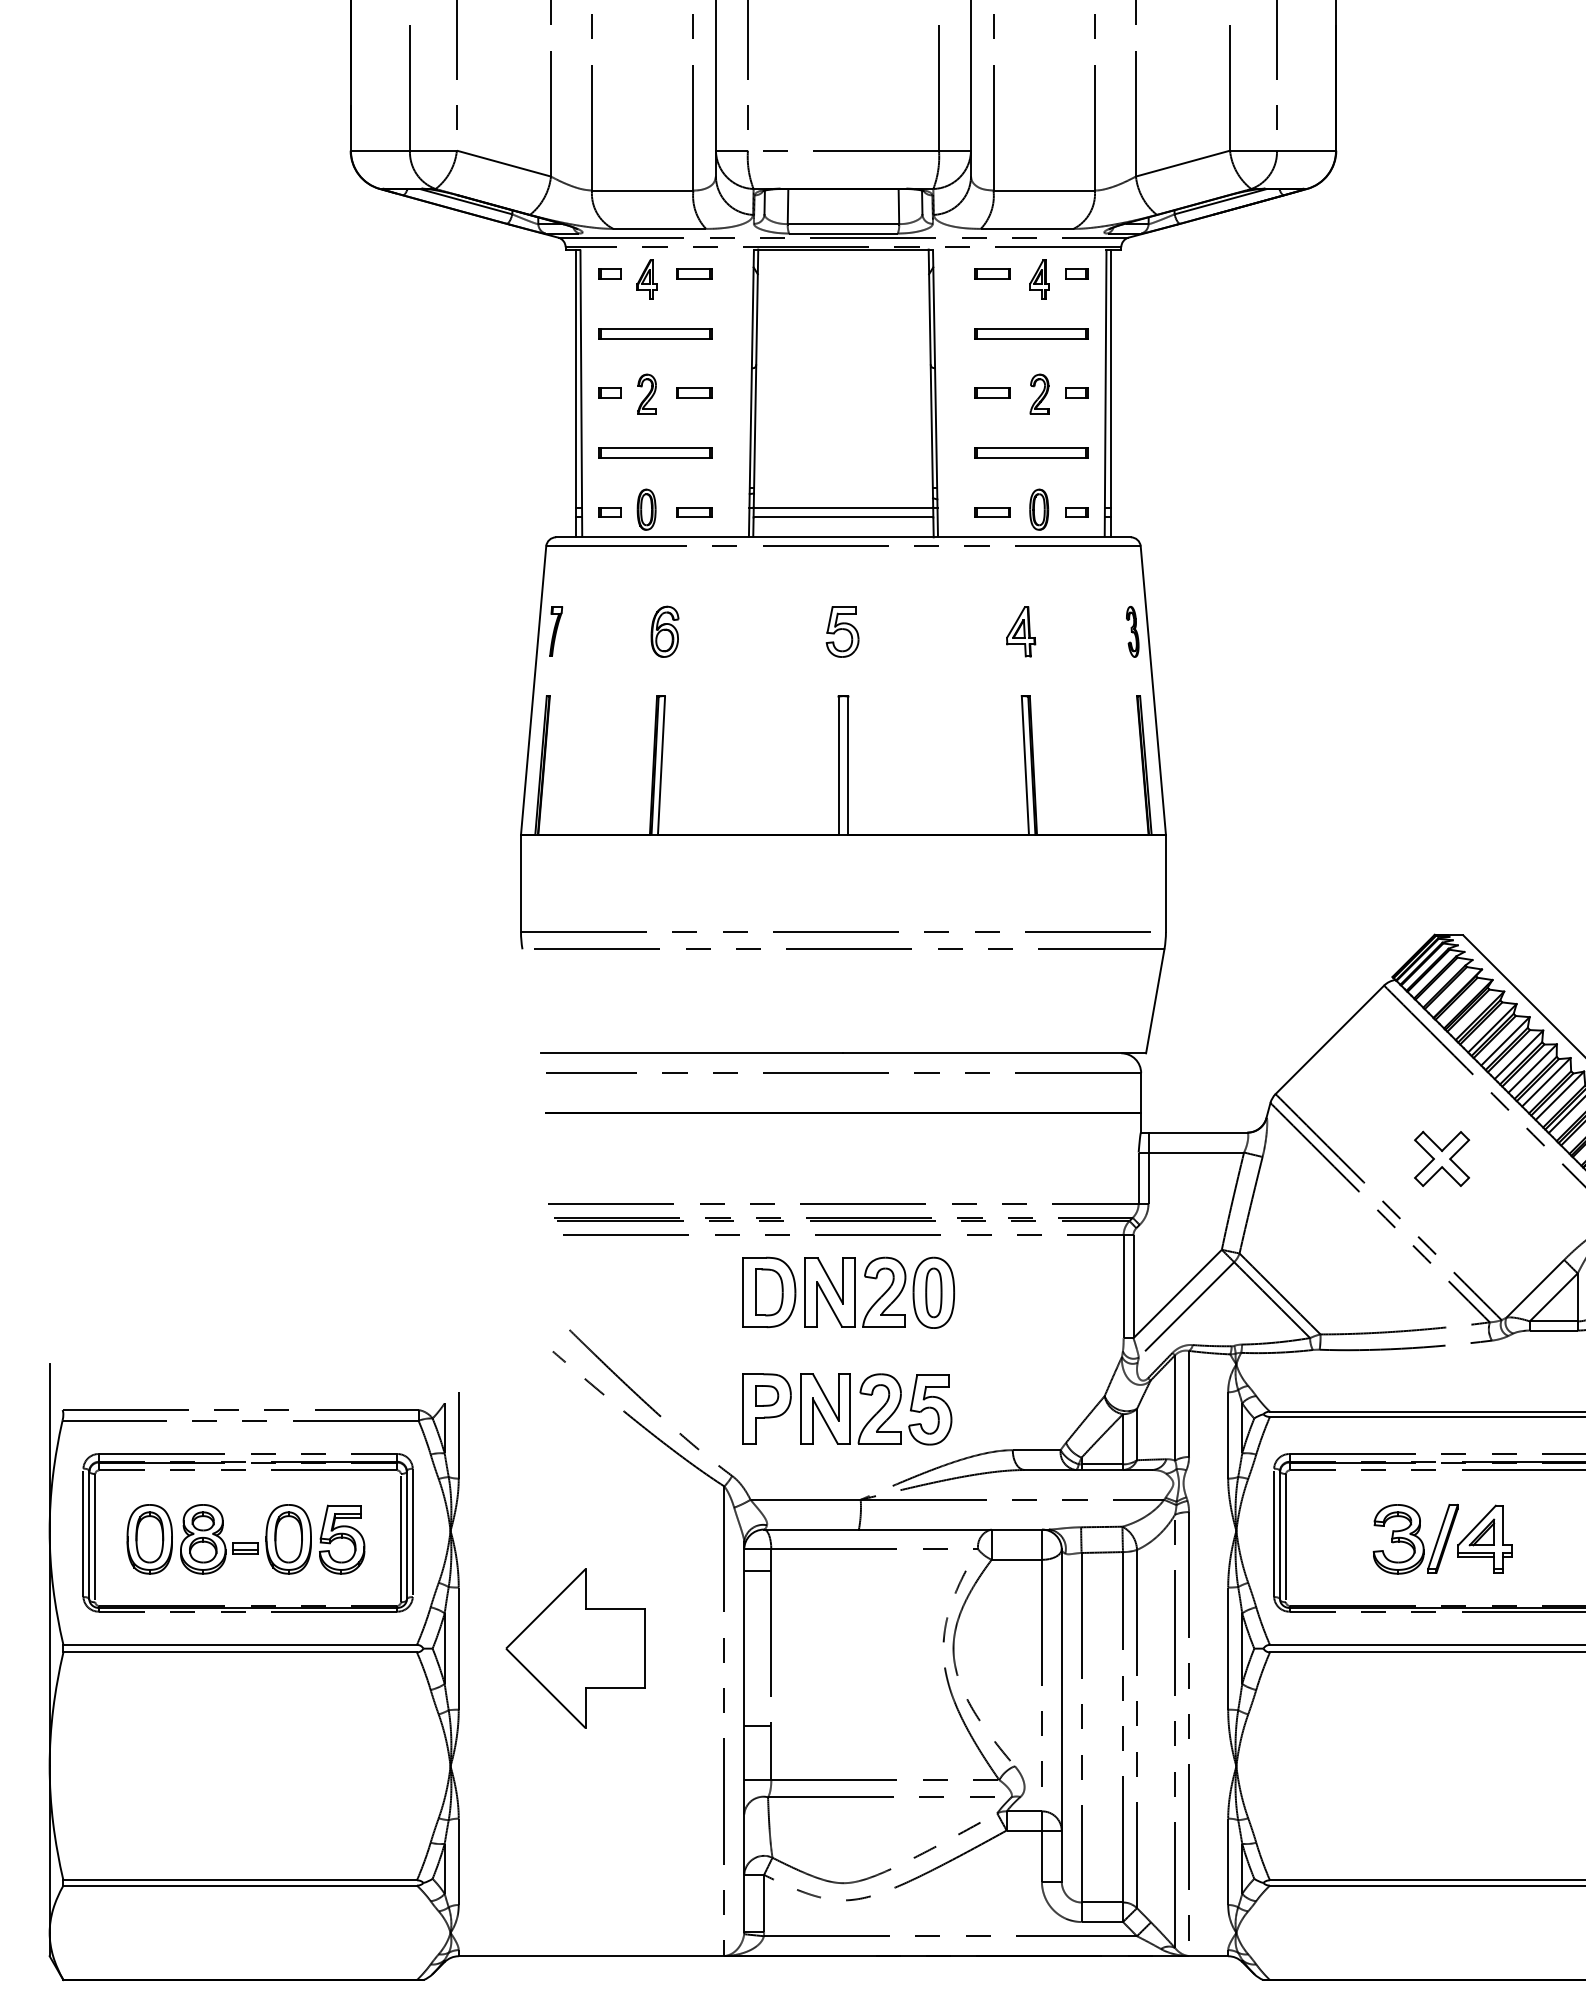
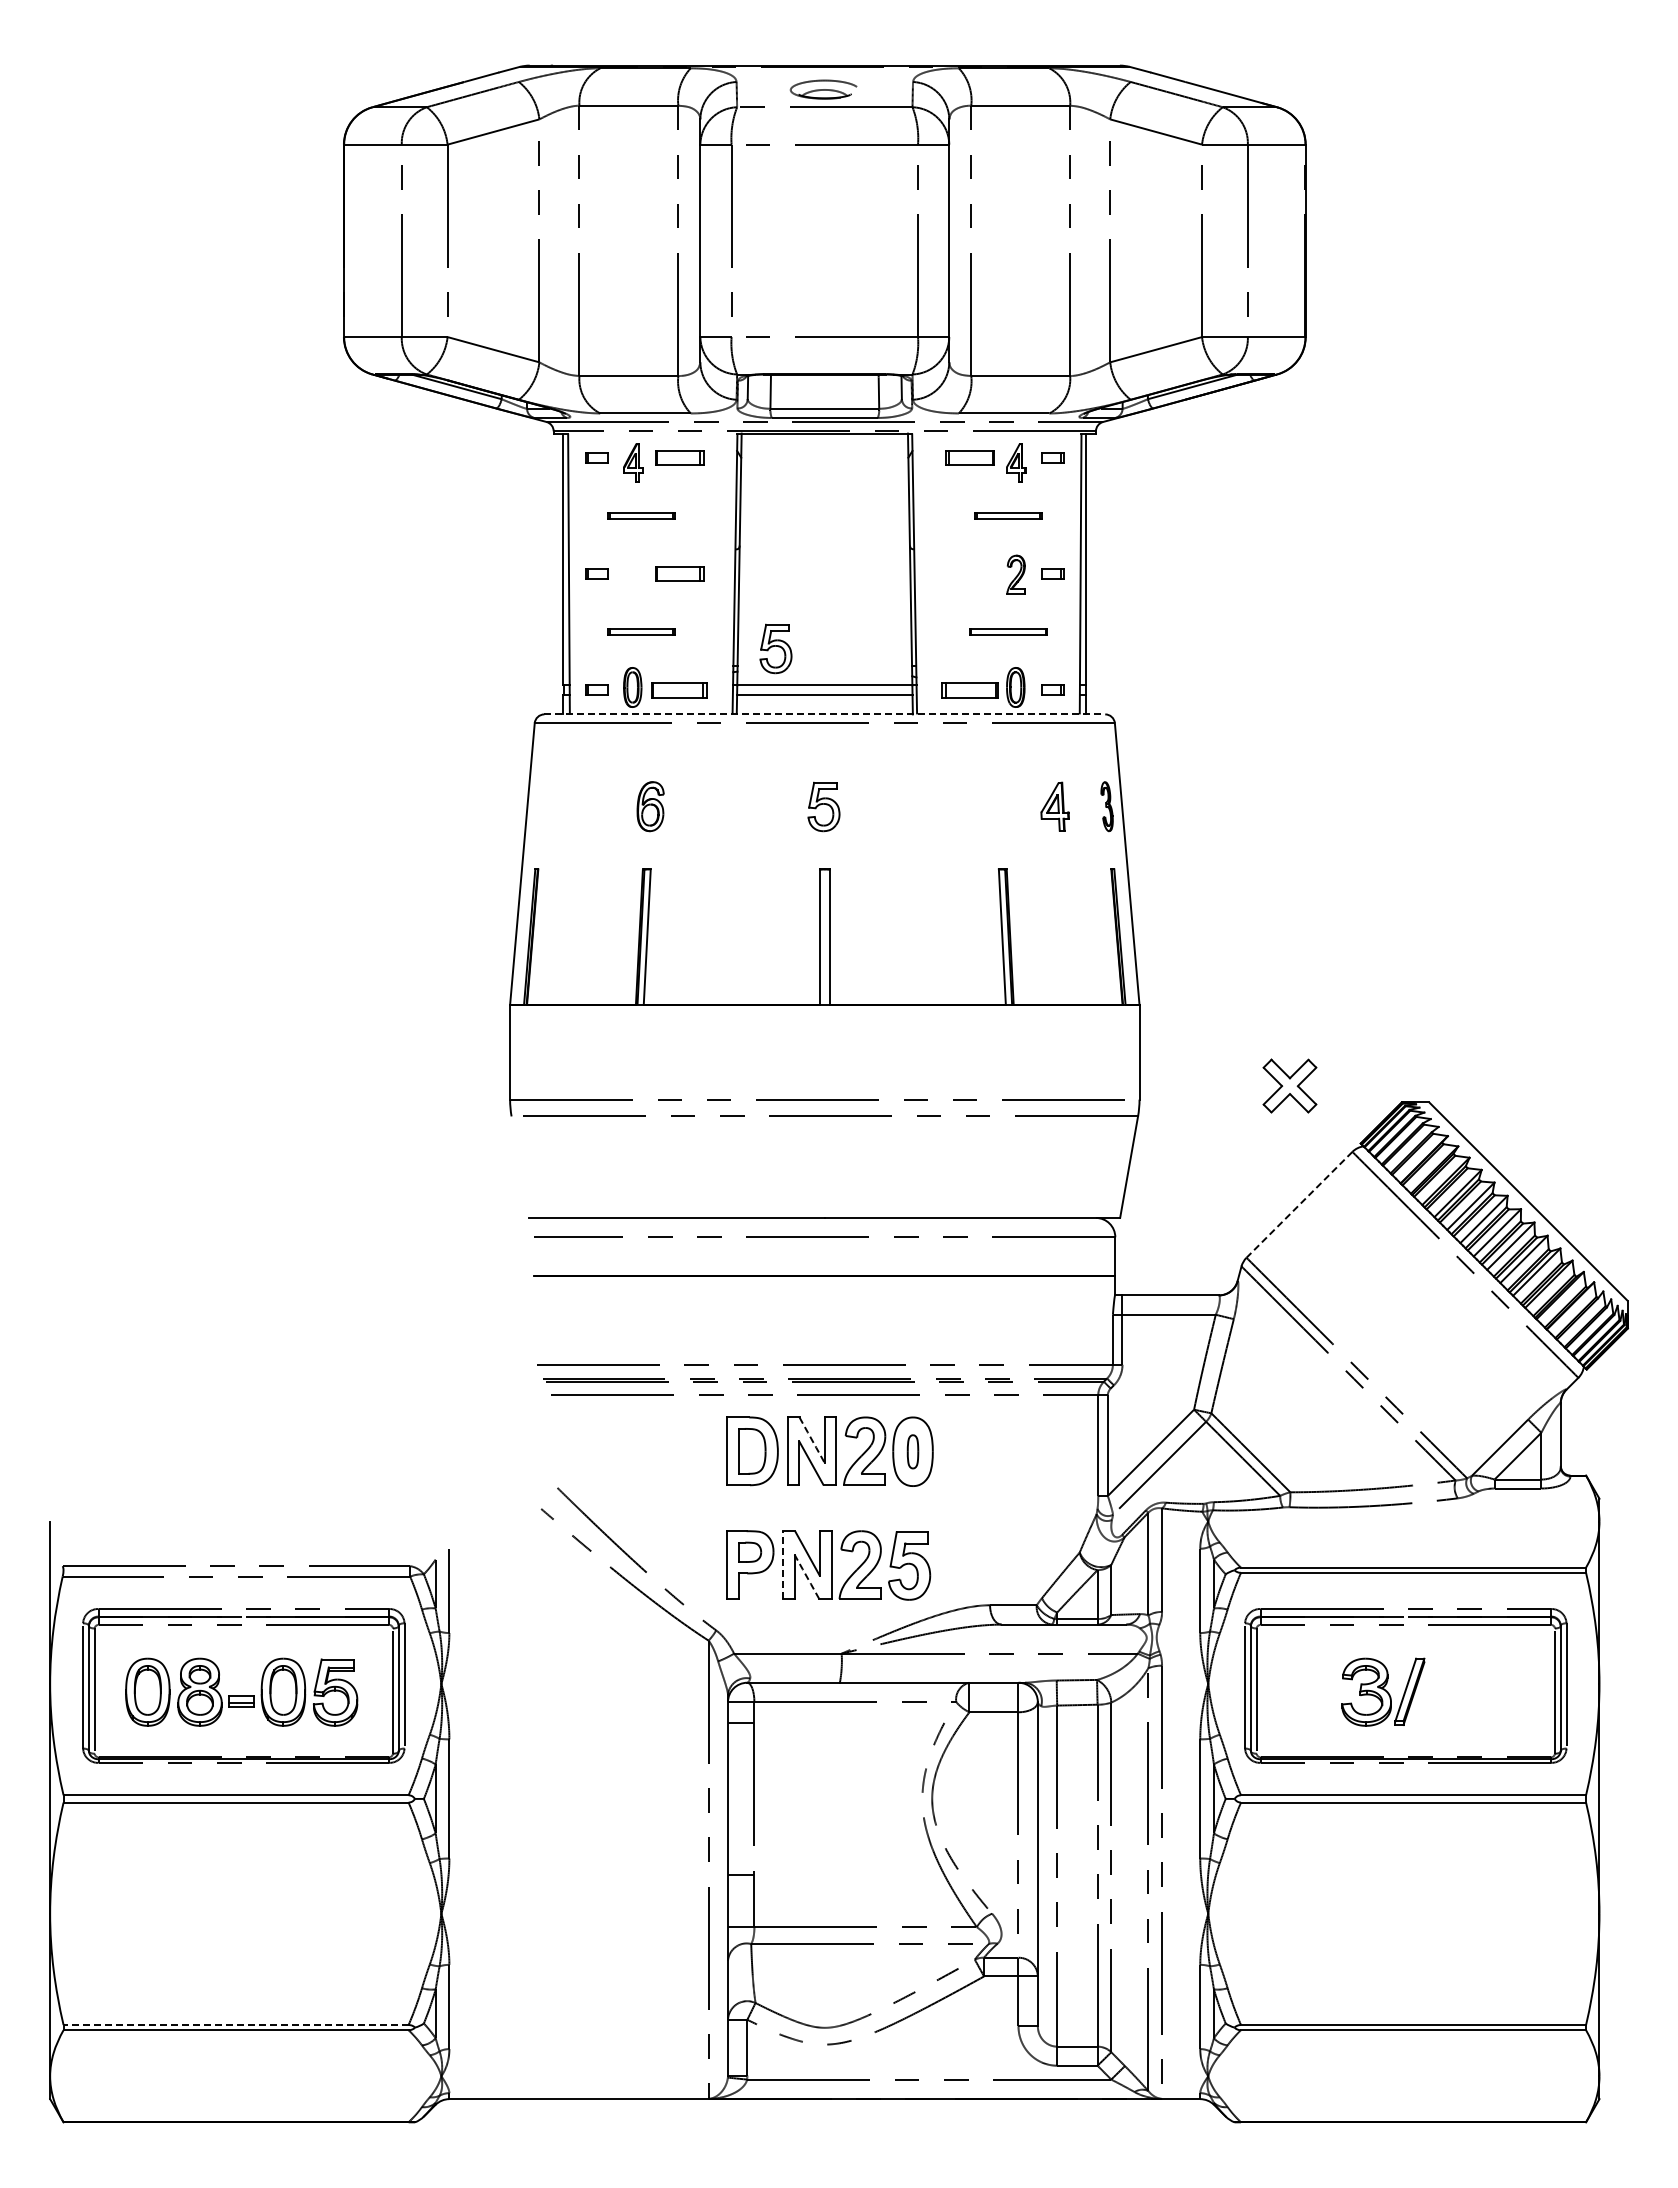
part: (694, 274) -> (679, 457), size x1.4
part: (991, 274) -> (969, 457), size x1.4
part: (655, 333) -> (641, 515), size x0.6
part: (1031, 333) -> (1008, 515), size x0.6
part: (694, 392) -> (679, 573), size x1.4
part: (991, 392) -> (969, 573), removed
part: (646, 393) -> (632, 574), removed
part: (655, 452) -> (641, 631), size x0.6
part: (1031, 452) -> (1008, 631), size x0.7
part: (792, 469) -> (775, 648), added
part: (694, 511) -> (679, 689), size x1.6
part: (991, 511) -> (969, 689), size x1.6
line: (844, 537) -> (825, 714), solid -> dashed
part: (556, 631) -> (544, 806), removed
part: (1020, 631) -> (1054, 806), moved
line: (1329, 1039) -> (1299, 1204), solid -> dashed
part: (1441, 1158) -> (1289, 1085), moved
line: (830, 1281) -> (812, 1440), solid -> dashed
part: (933, 1292) -> (912, 1451), size x0.7
line: (801, 1409) -> (783, 1565), solid -> dashed
line: (824, 1420) -> (806, 1576), solid -> dashed
part: (1484, 1538) -> (1450, 1691), removed
part: (575, 1648) -> (563, 1798), removed
line: (240, 1880) -> (236, 2025), solid -> dashed

